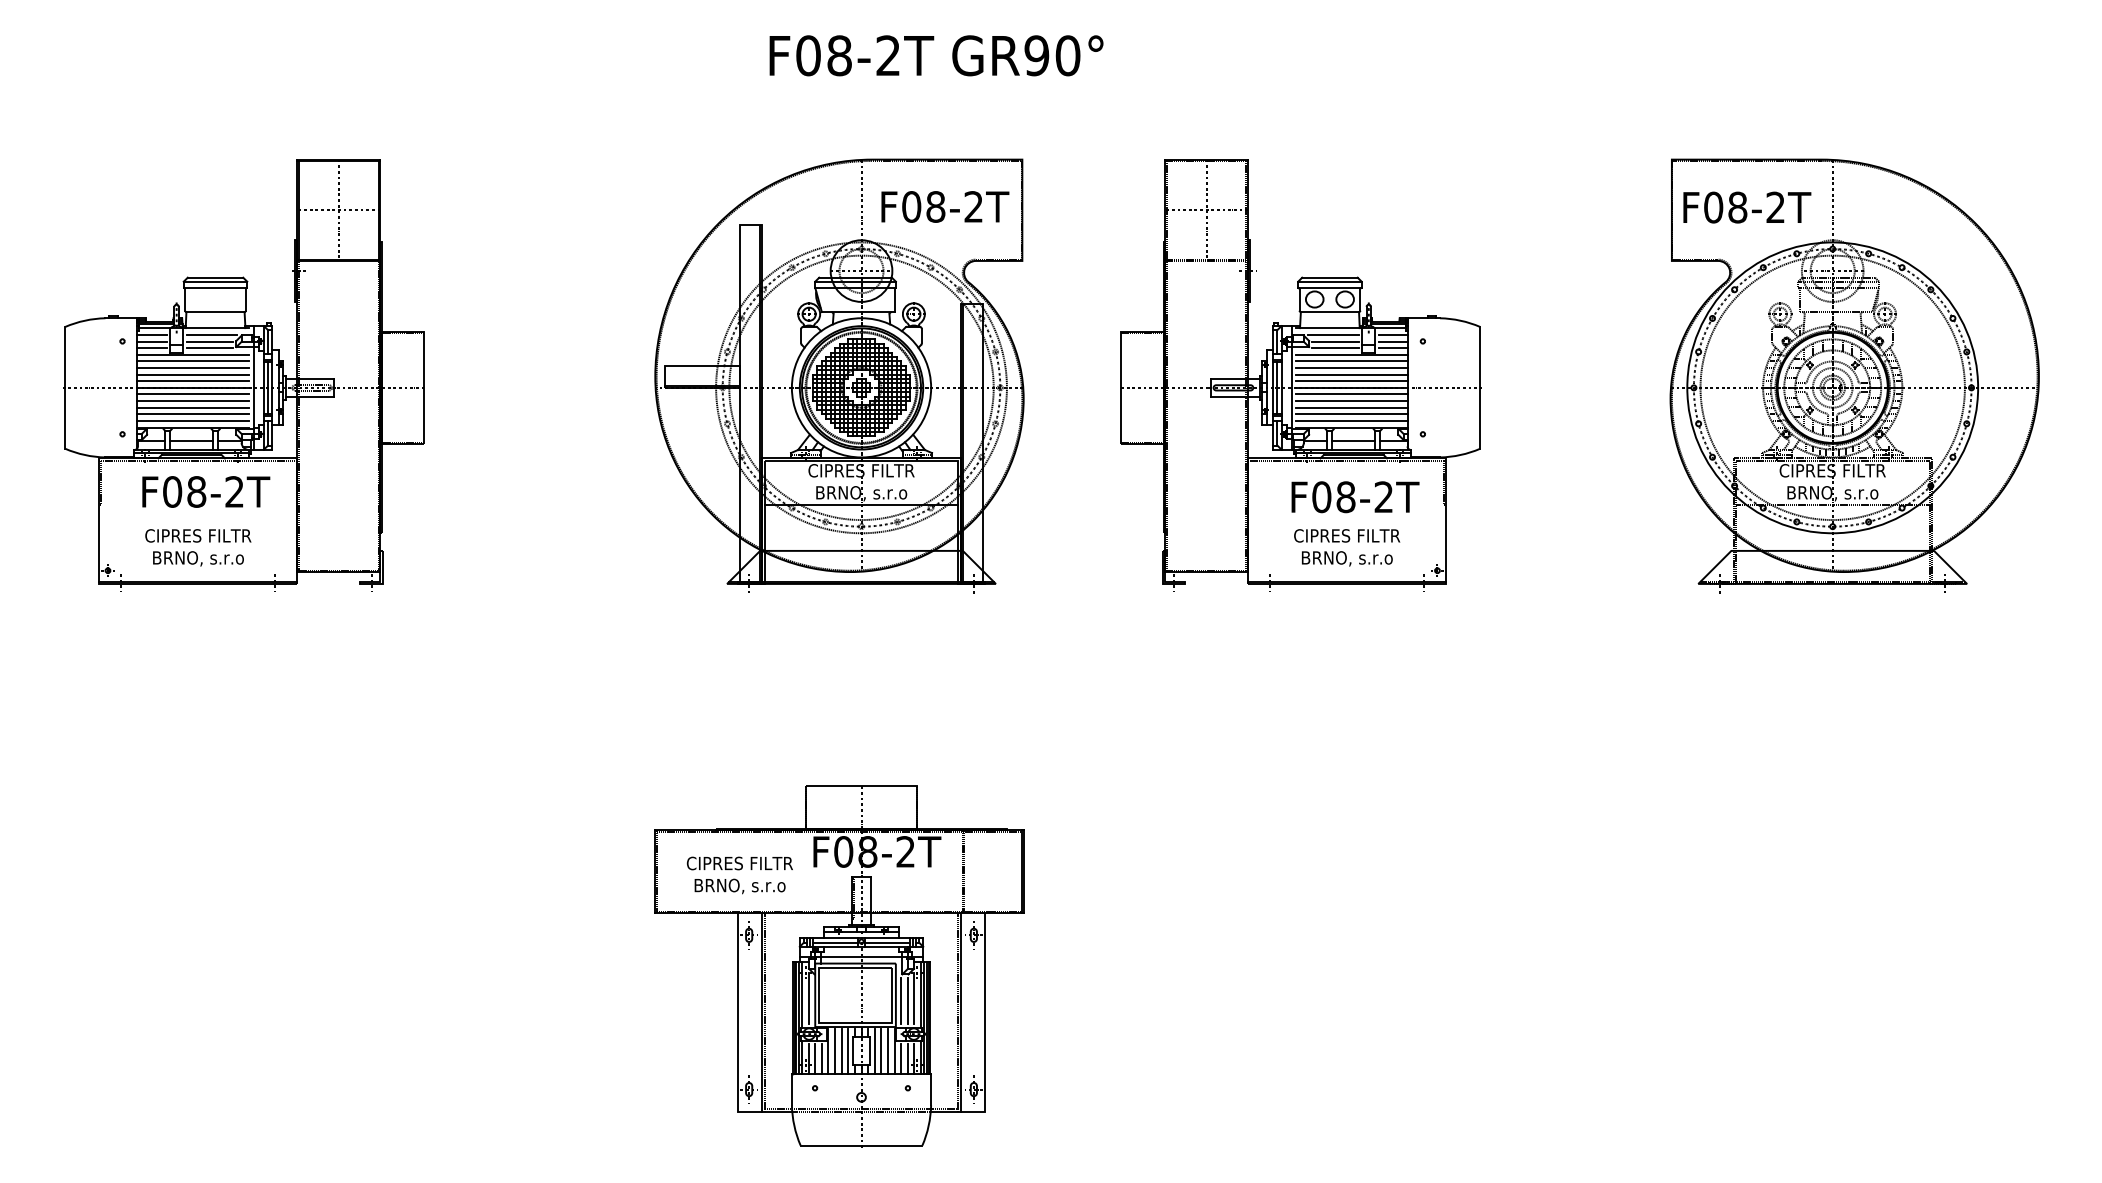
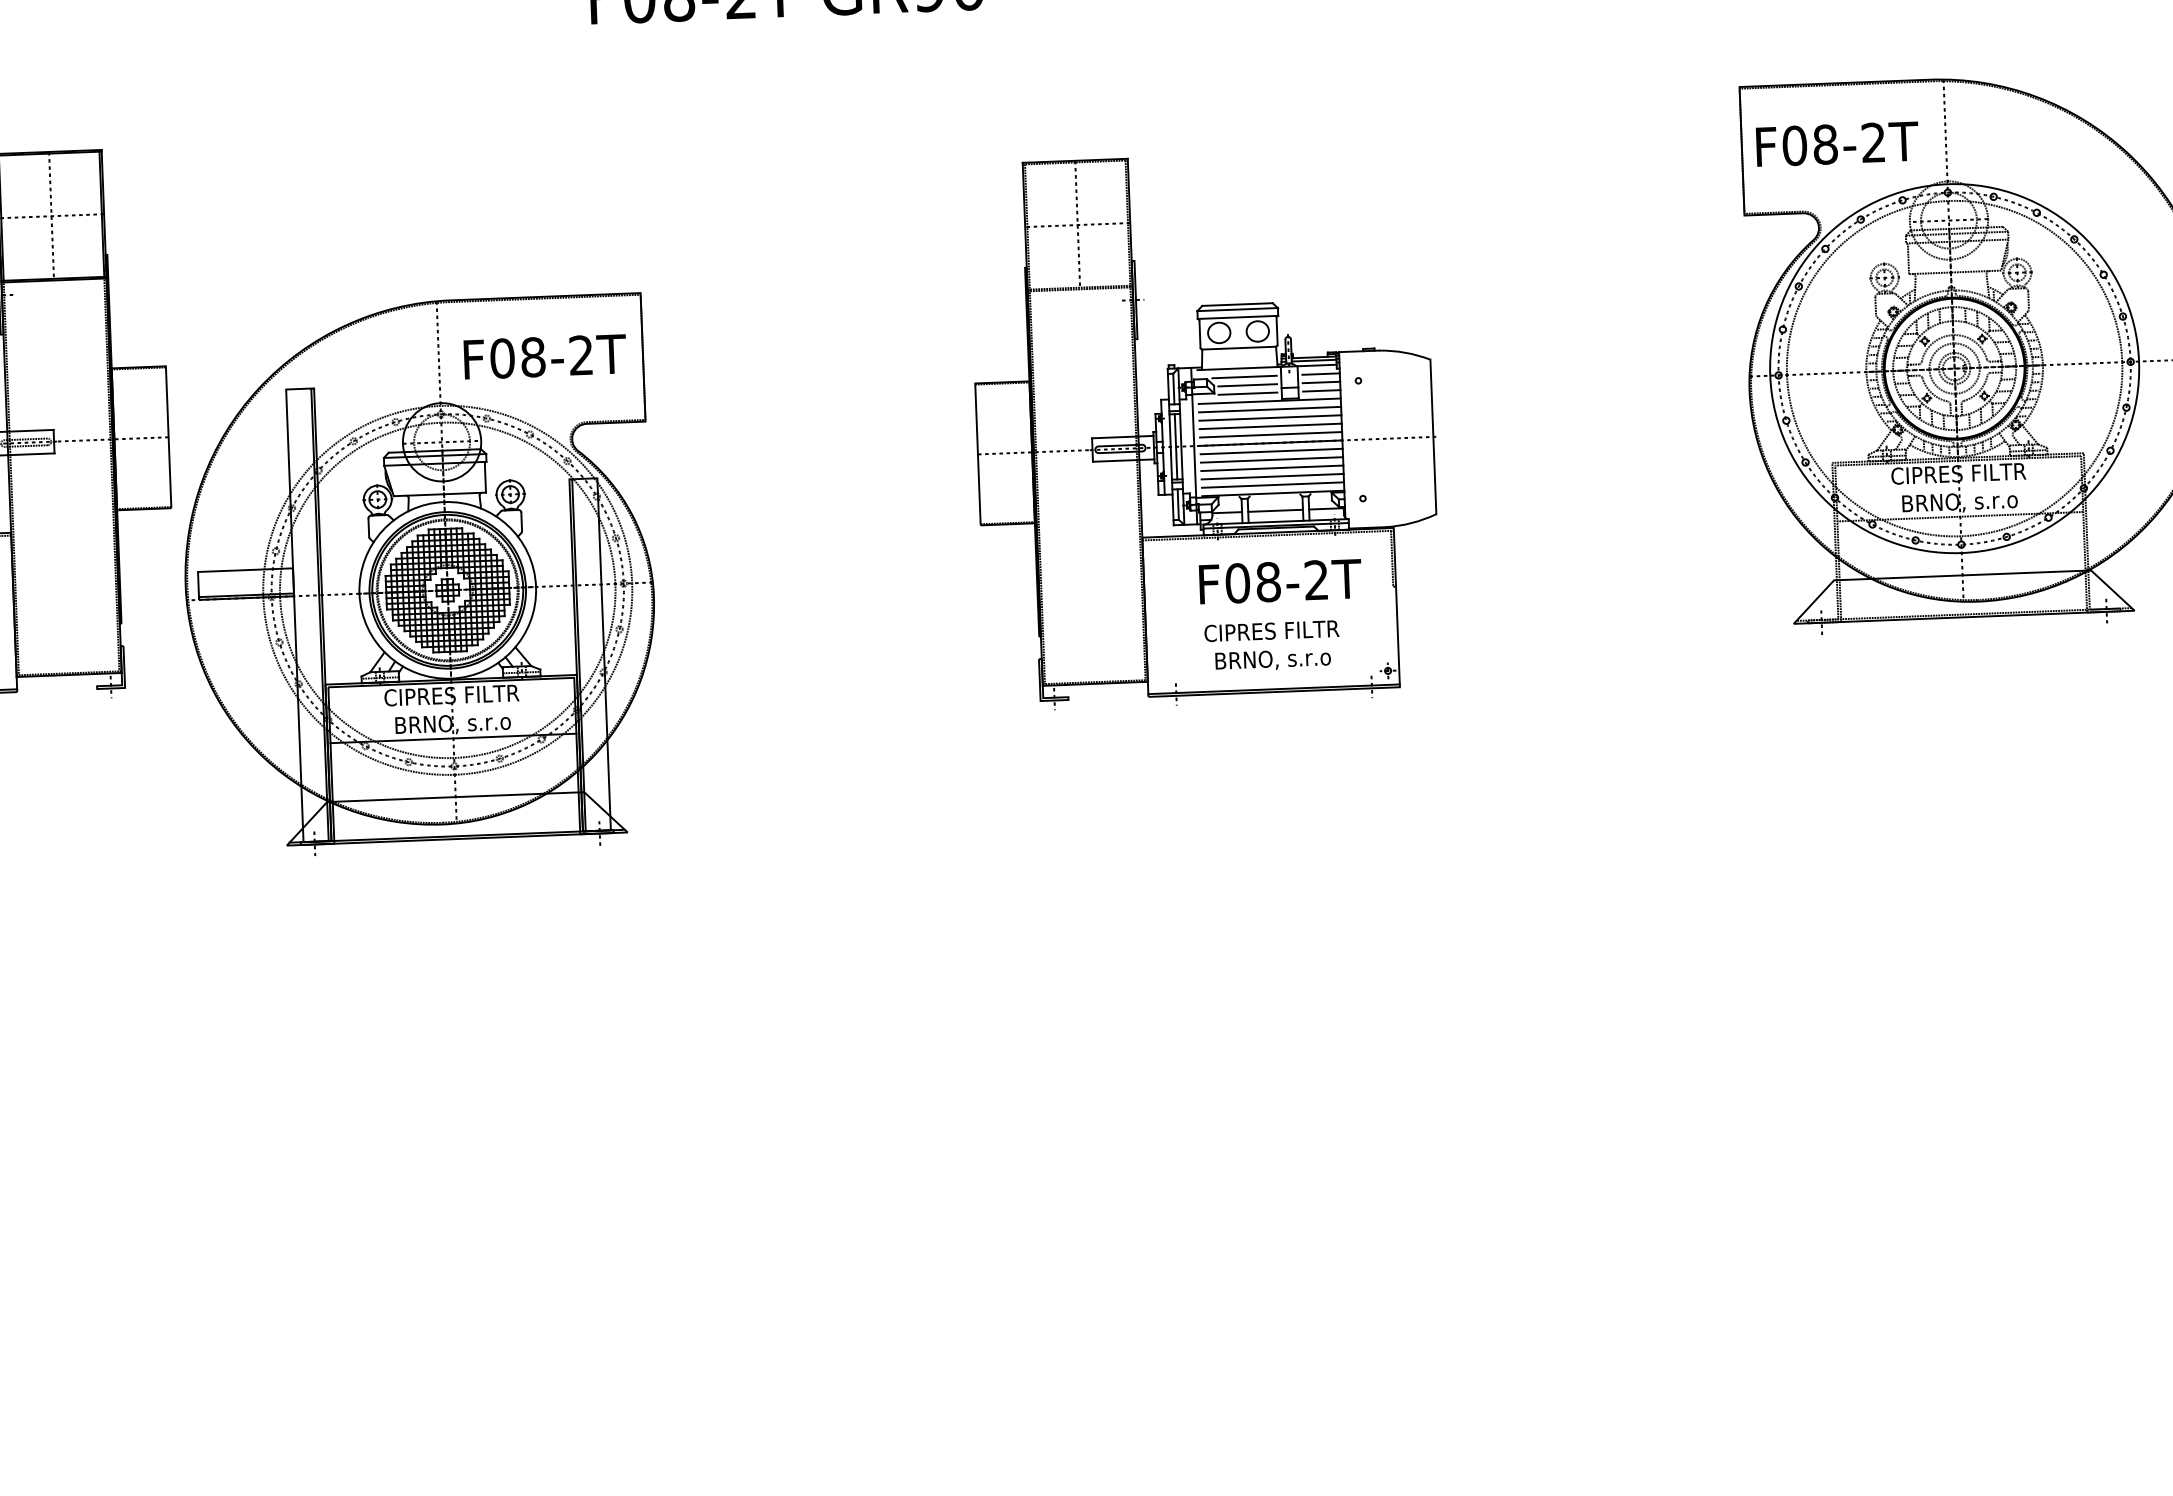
part: (839, 375) -> (419, 575), moved
part: (1300, 375) -> (1204, 430), moved
part: (839, 966) -> (723, 1150), removed

